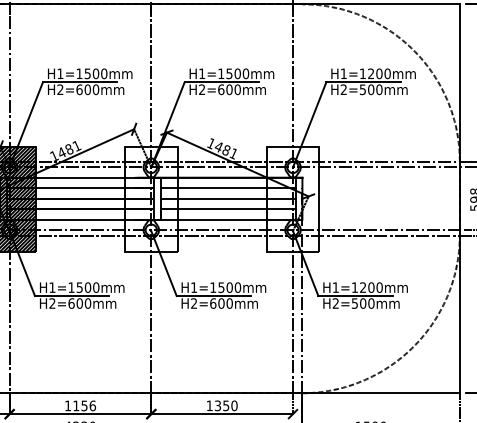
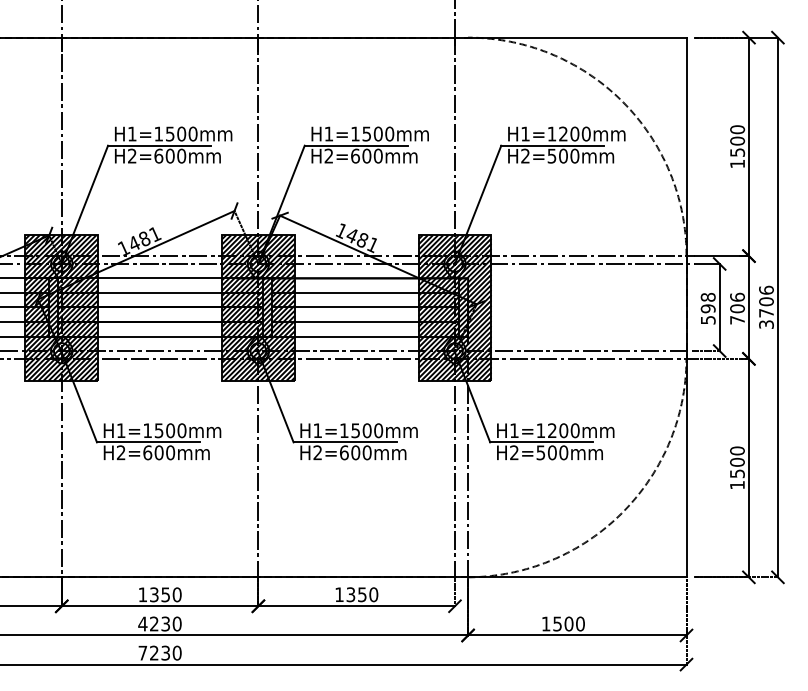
hatch: (151, 198) -> (258, 307), added
hatch: (292, 198) -> (454, 307), added
text: (84, 405) -> (165, 594), 1156 -> 1350

